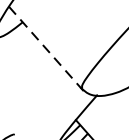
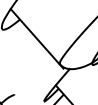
line: (48, 50) -> (37, 38), dashed -> solid

